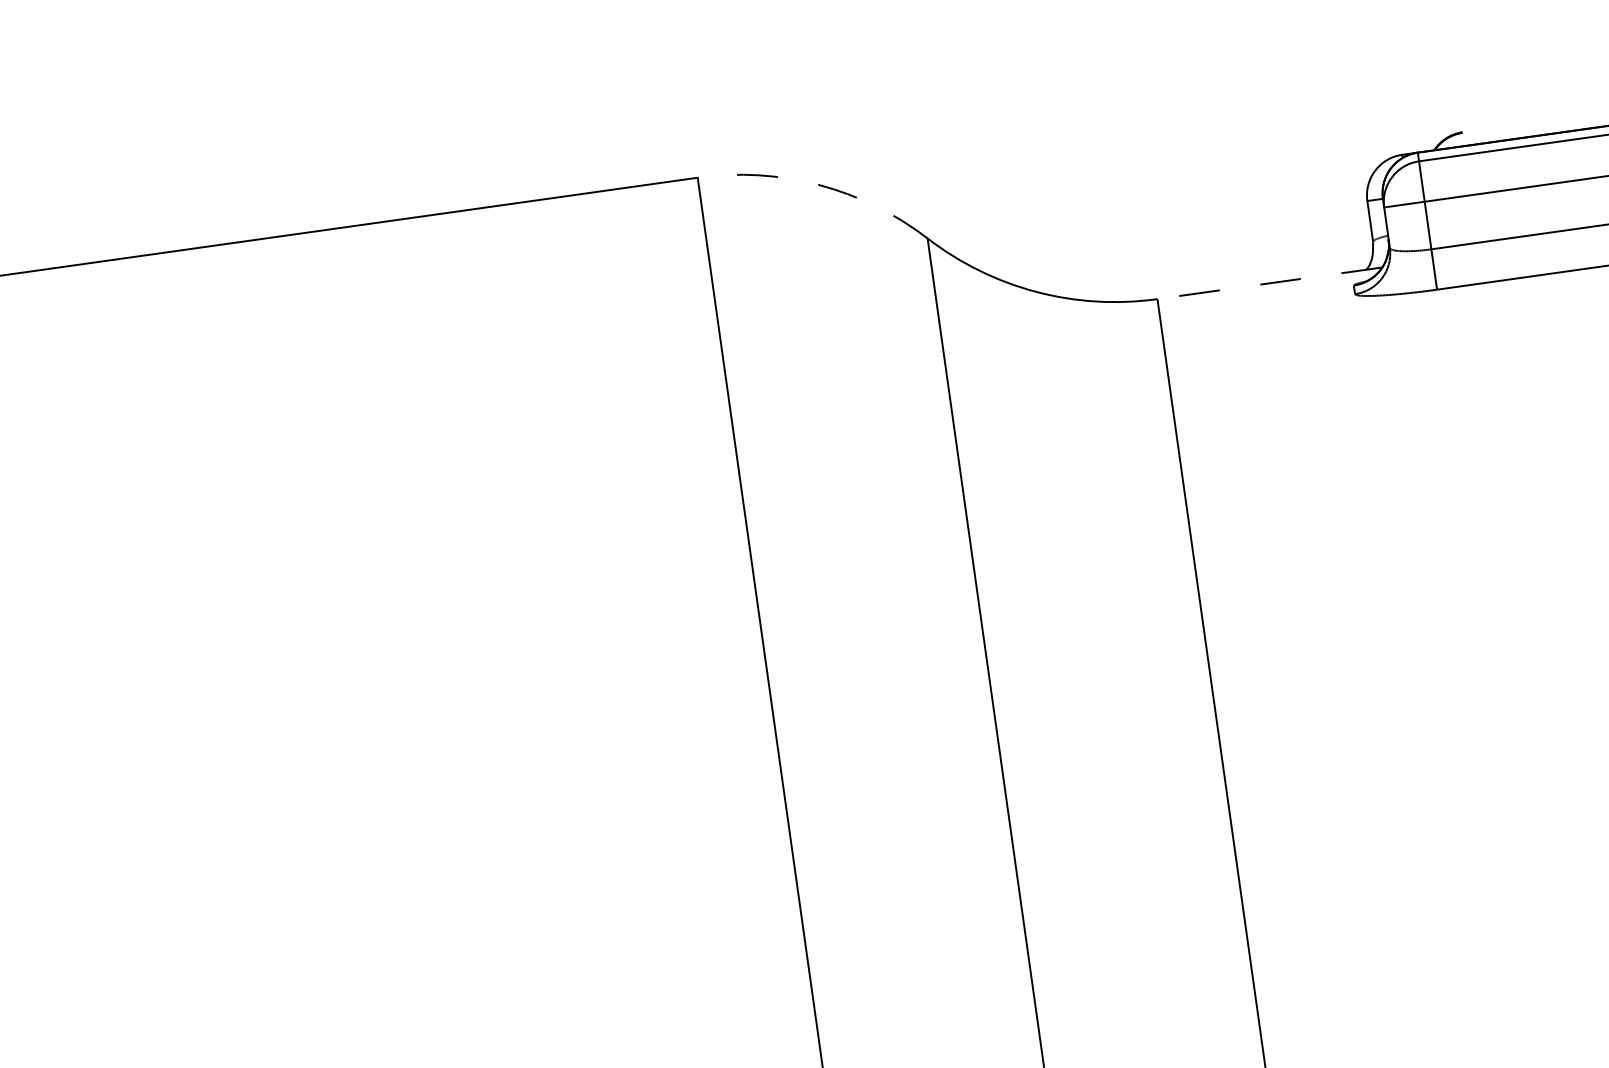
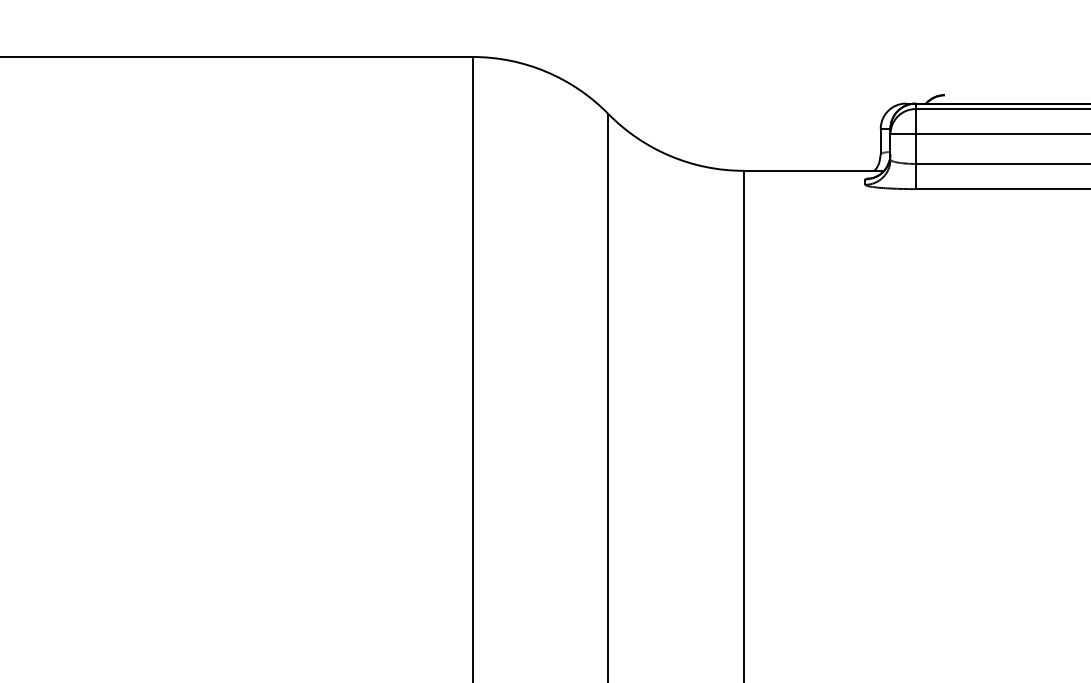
arc: (819, 184) -> (546, 71), dashed -> solid
line: (1269, 282) -> (813, 170), dashed -> solid

